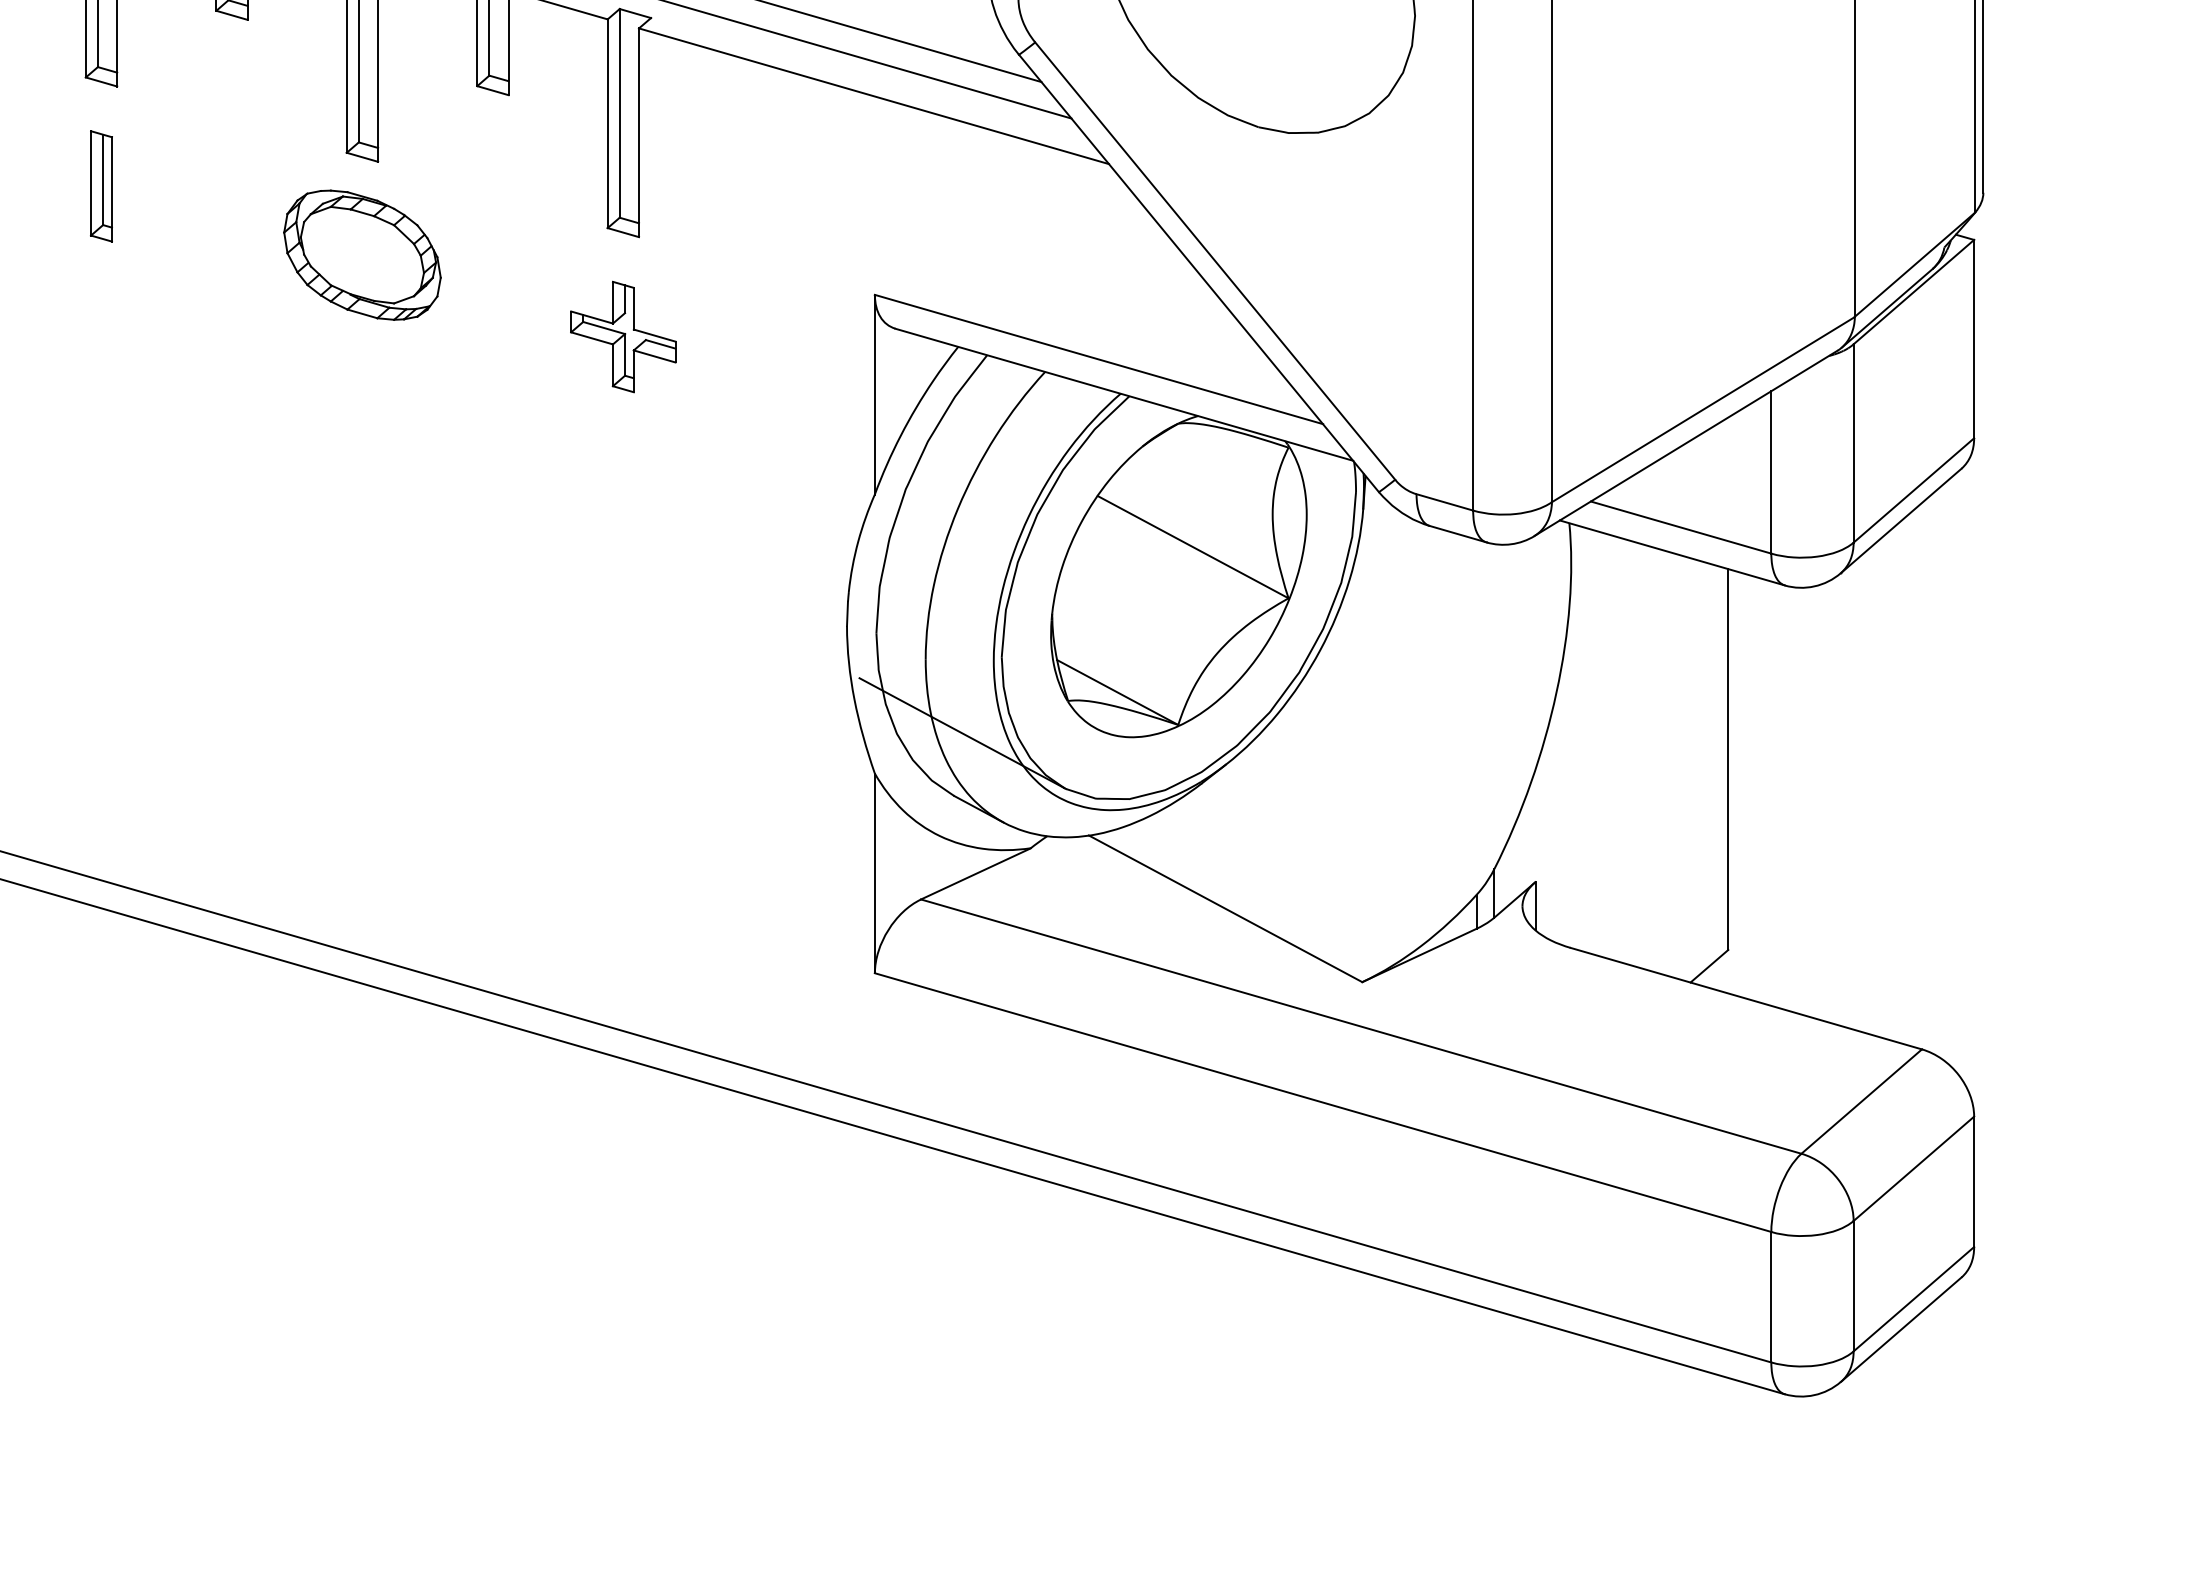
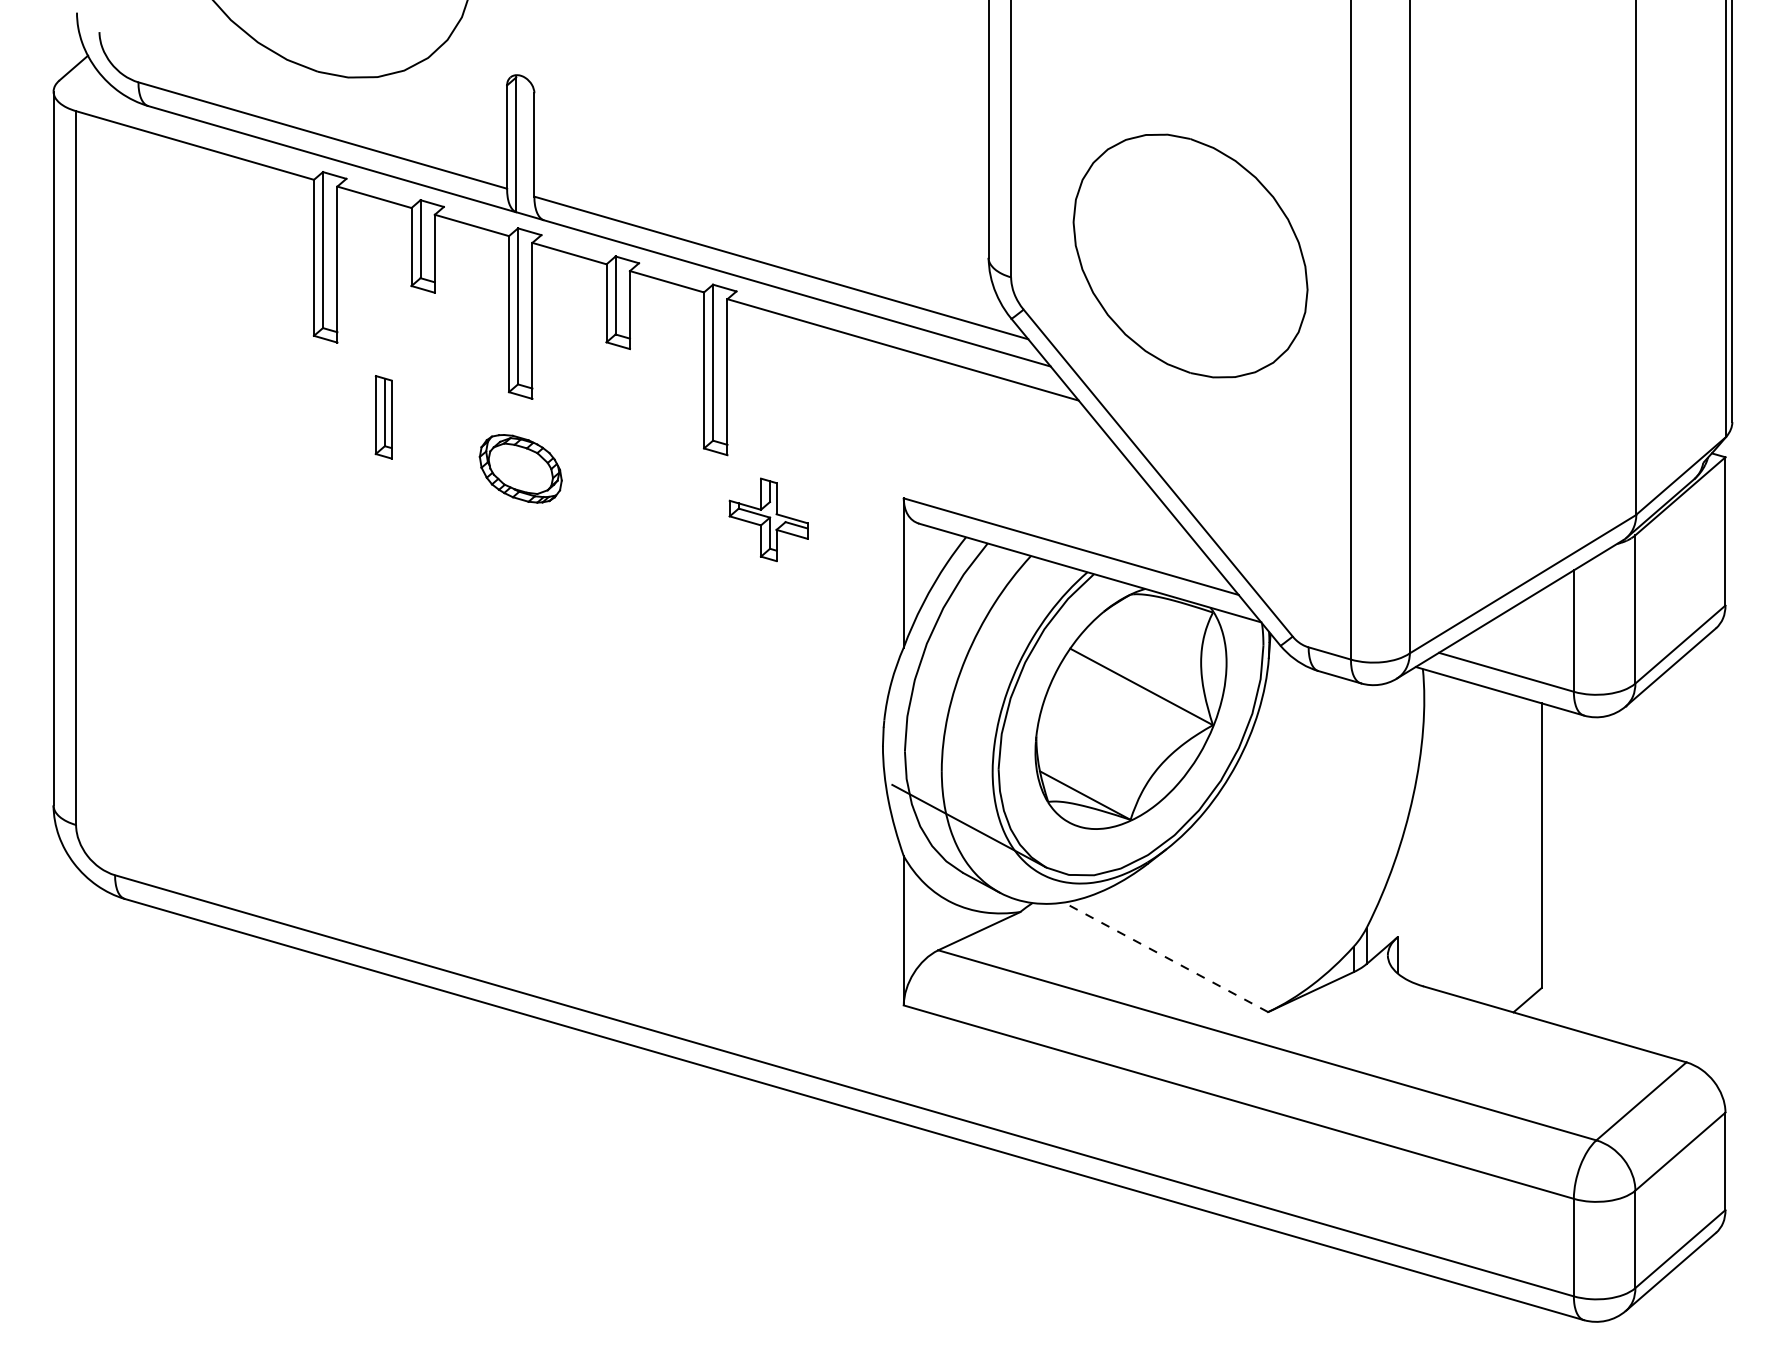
part: (101, 186) -> (383, 417), moved
part: (362, 254) -> (520, 468), size x0.7
part: (622, 336) -> (768, 519), moved
line: (1225, 909) -> (1165, 957), solid -> dashed

